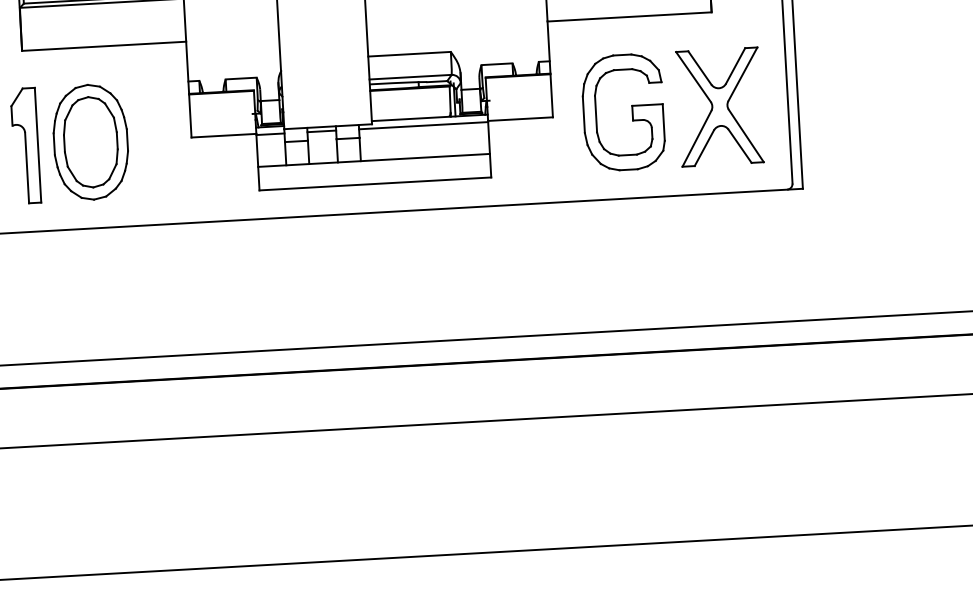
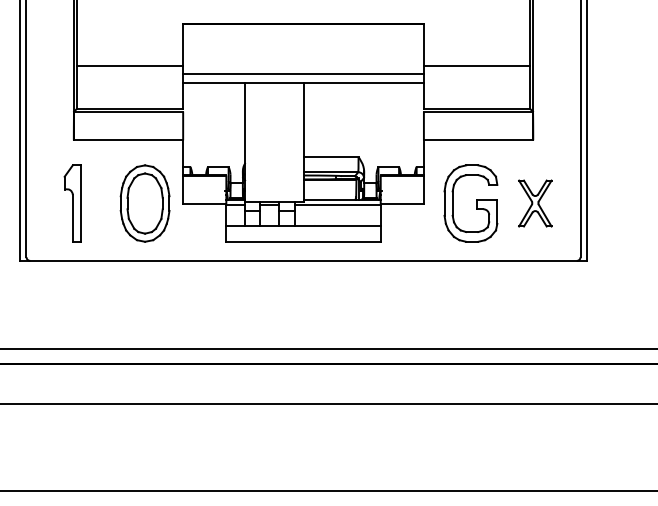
part: (720, 106) -> (535, 203), size x0.6
part: (89, 142) -> (144, 203), moved

